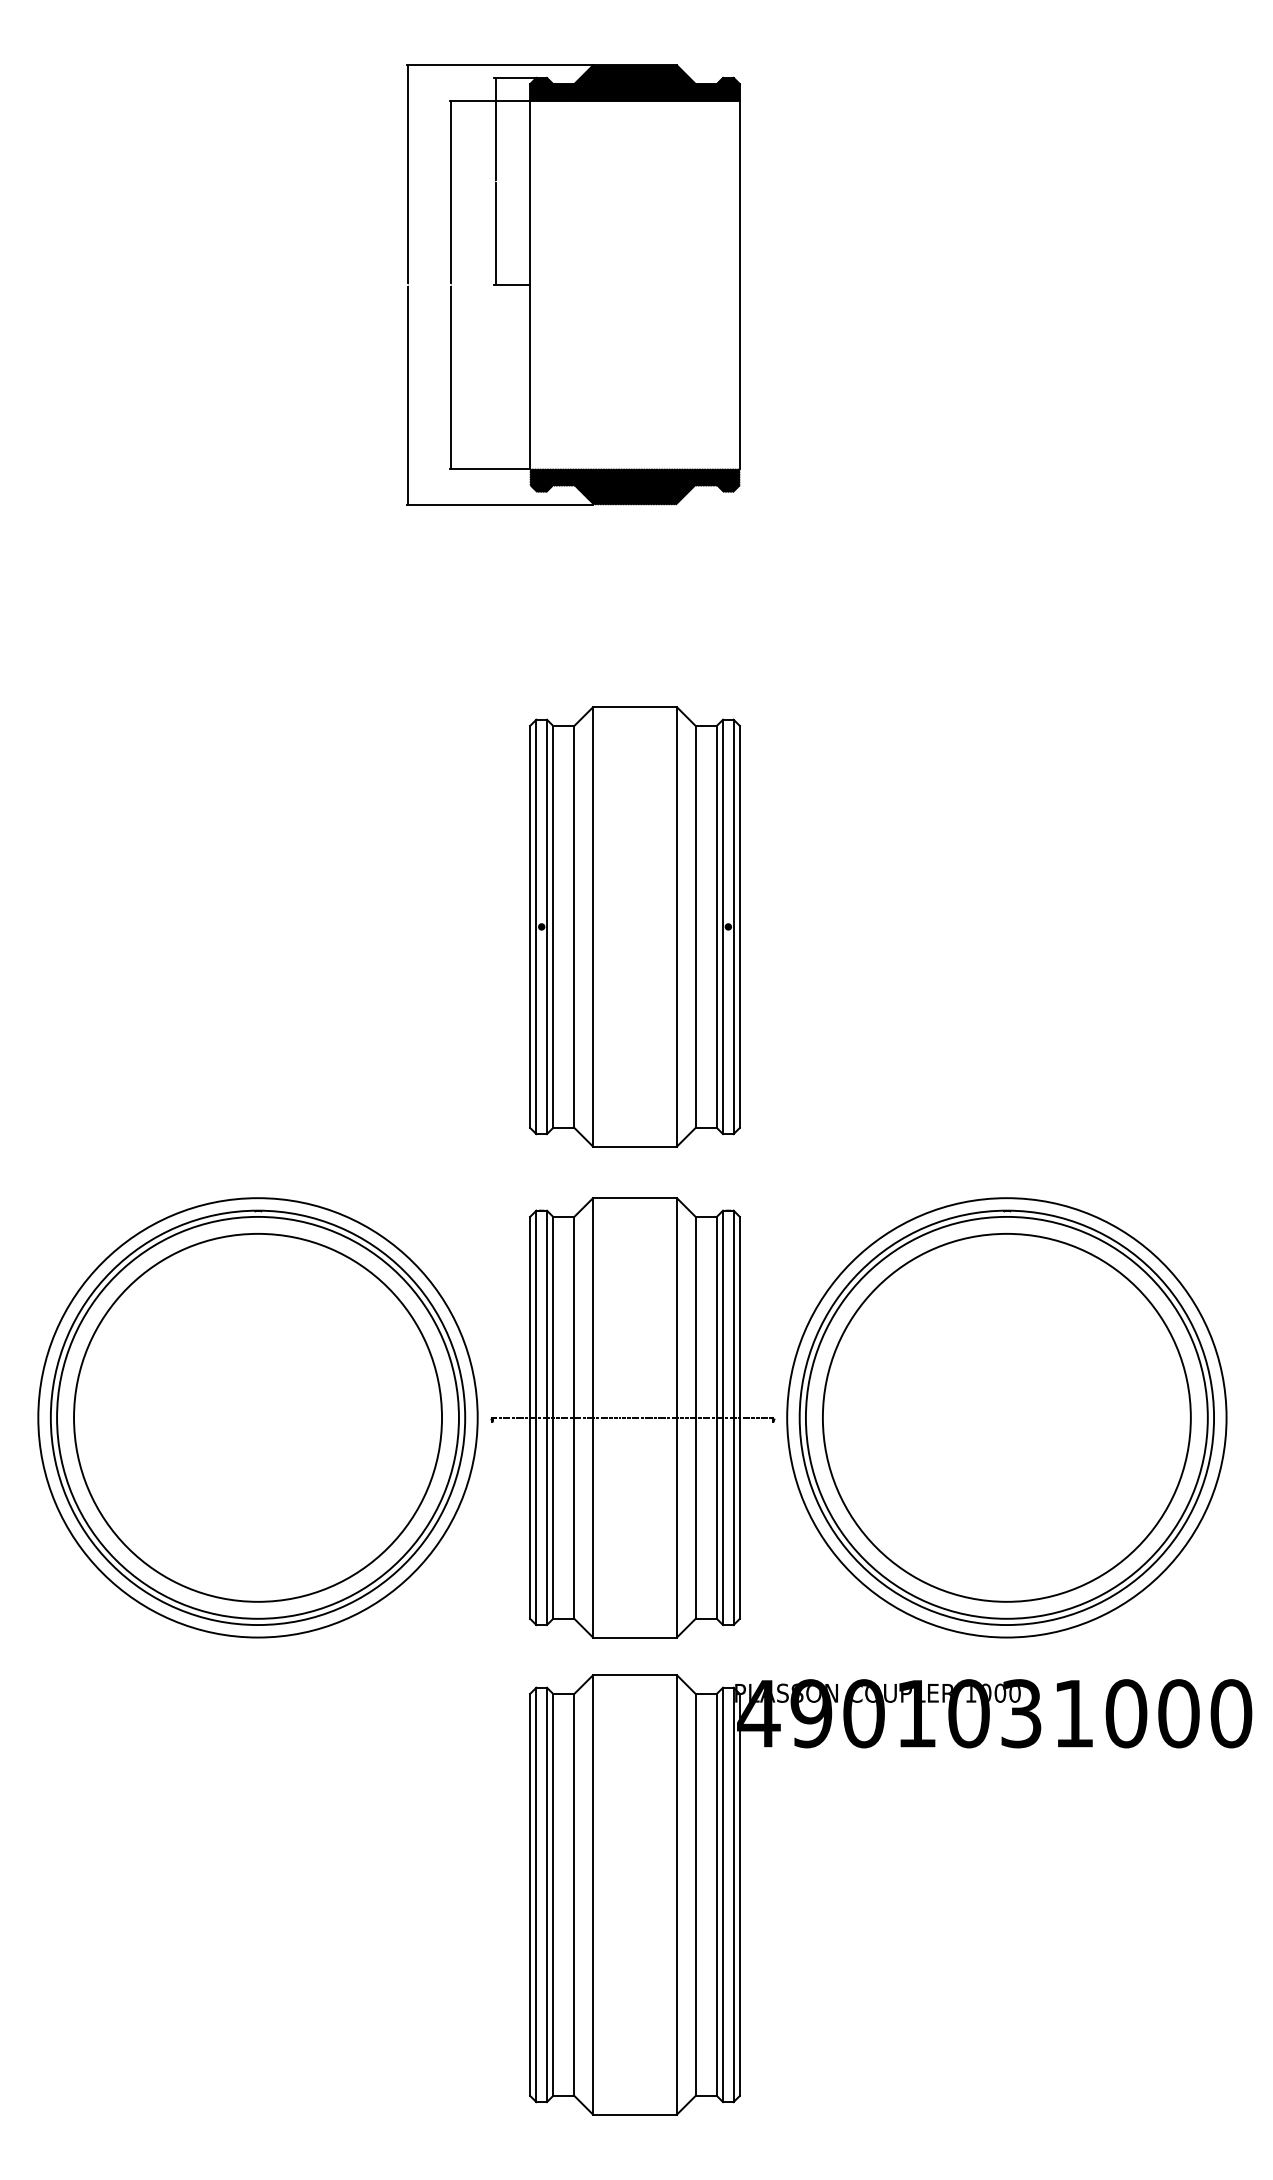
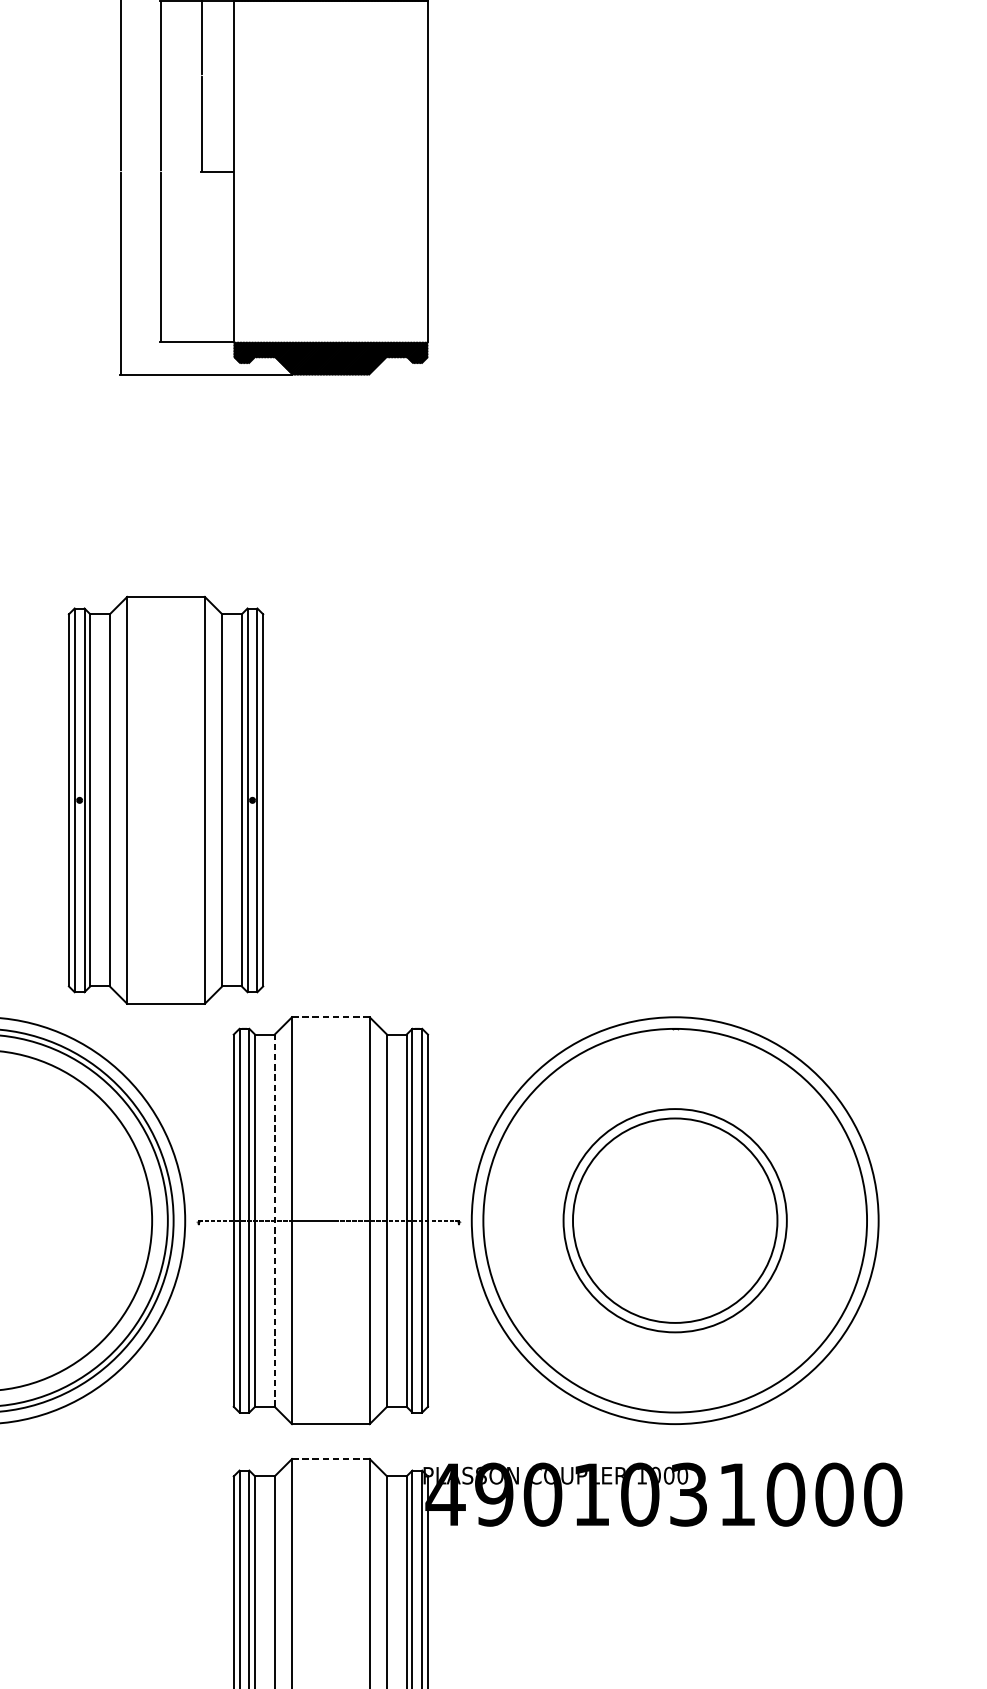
part: (634, 926) -> (165, 799), moved
line: (635, 1198) -> (331, 1017), solid -> dashed
line: (574, 1417) -> (274, 1220), solid -> dashed
circle: (1006, 1417) -> (674, 1220), size x0.6
circle: (1006, 1417) -> (674, 1220), size x0.6
line: (635, 1675) -> (331, 1459), solid -> dashed

